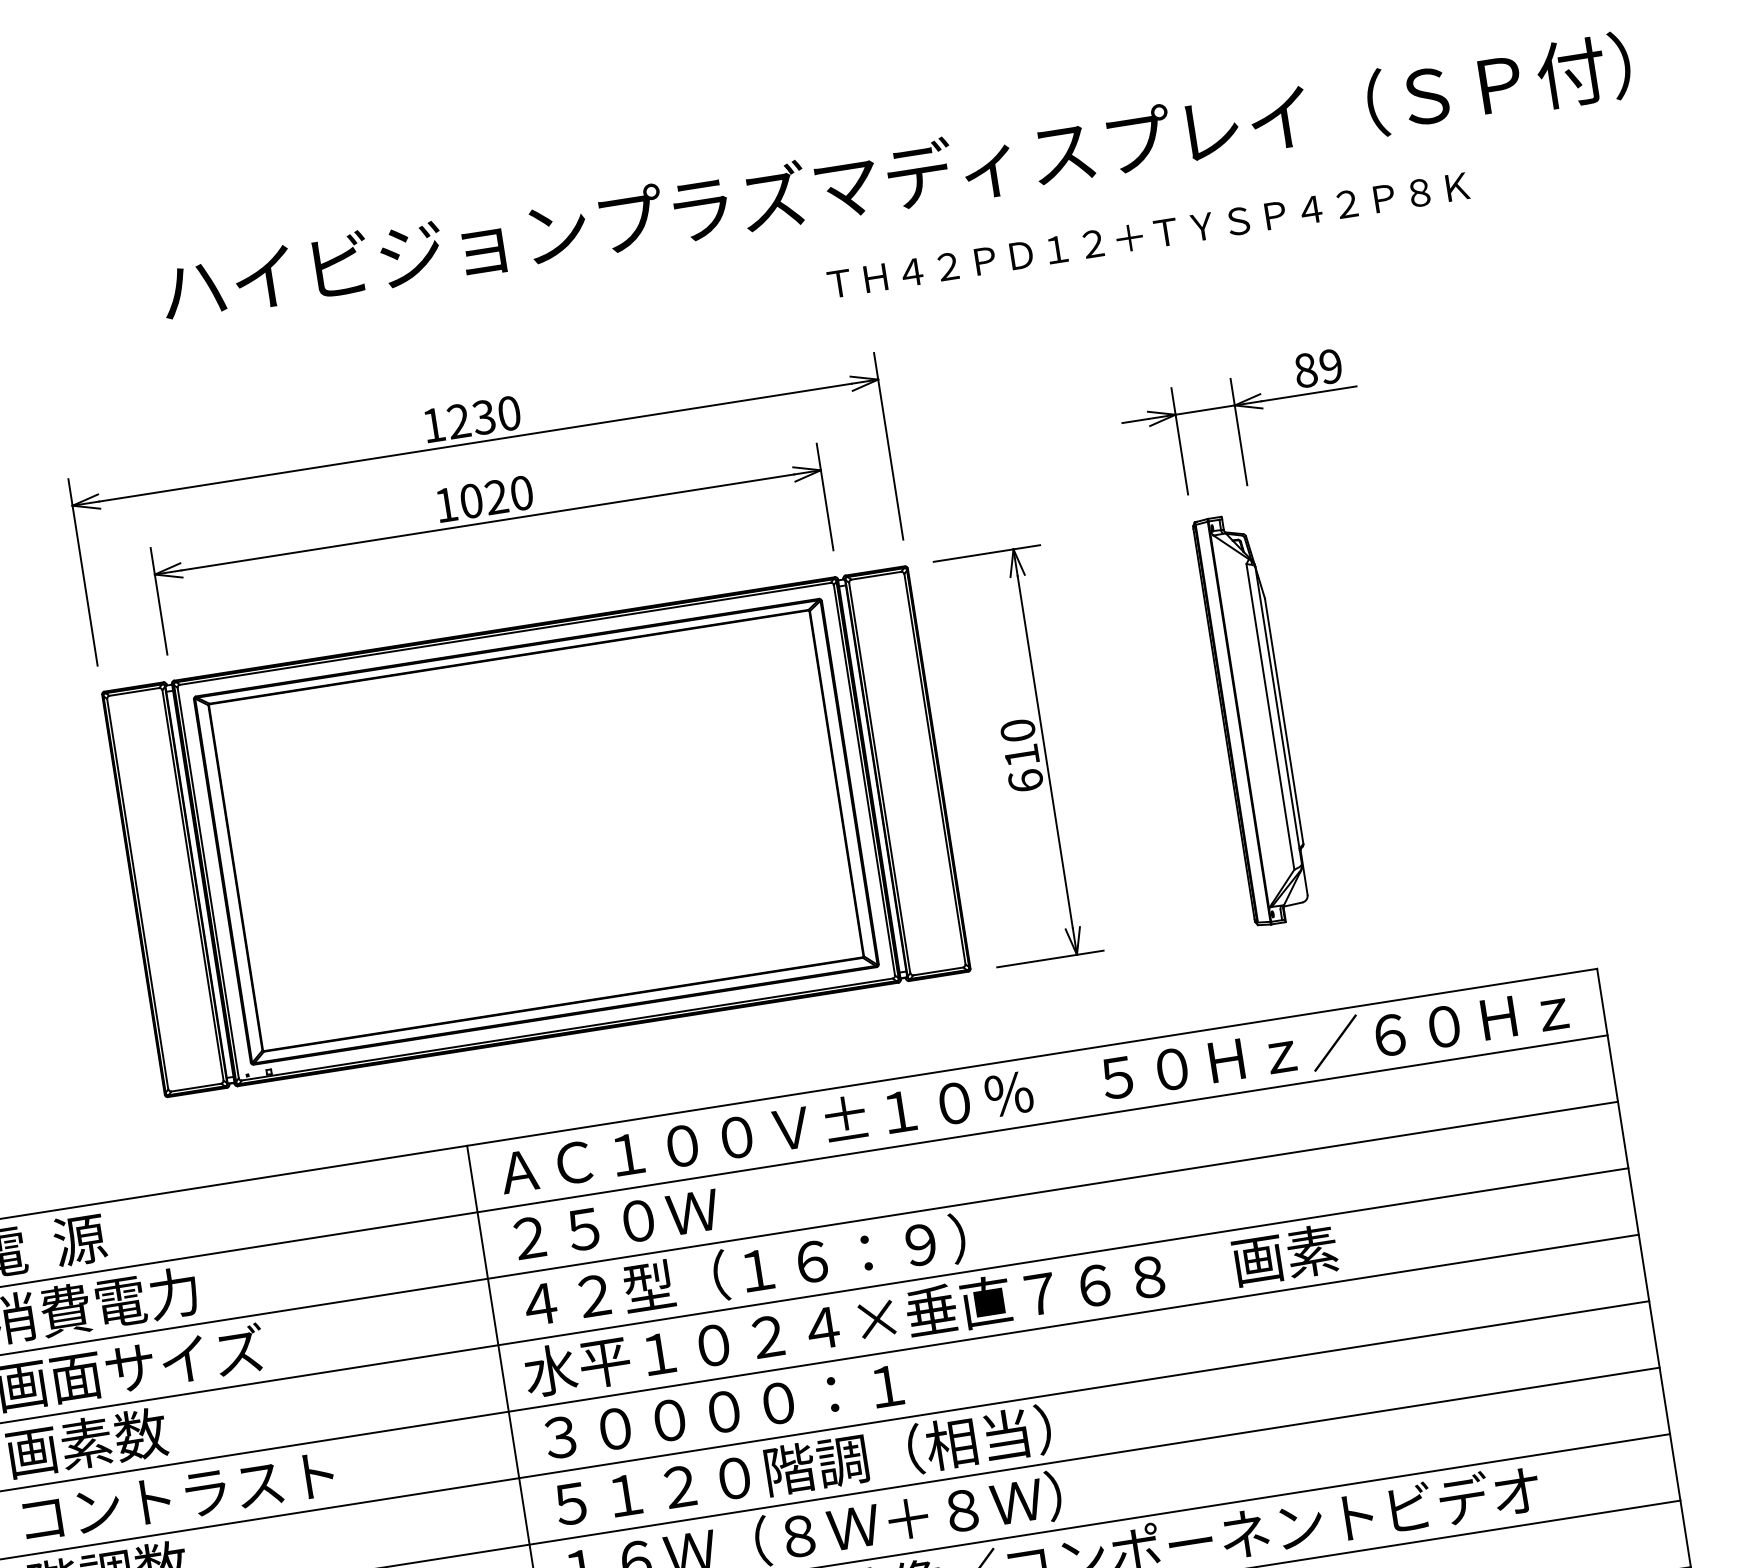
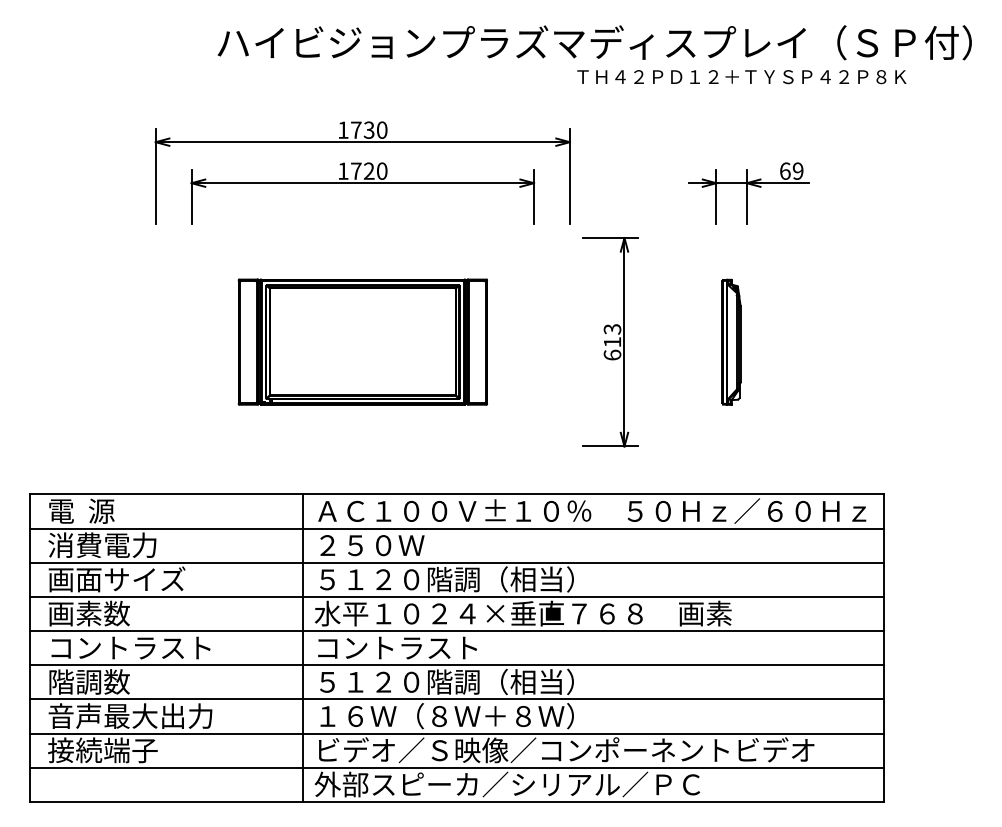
text: (1147, 236) -> (741, 77), moved
text: (1306, 368) -> (785, 170), 89 -> 69
text: (459, 419) -> (356, 129), 1230 -> 1730
text: (471, 499) -> (356, 170), 1020 -> 1720
part: (1253, 719) -> (731, 342), size x0.6
text: (1018, 730) -> (612, 329), 610 -> 613
part: (535, 830) -> (362, 341), size x0.6
text: (771, 1267) -> (446, 579), ４２型（１６：９） -> ５１２０階調（相当）
text: (721, 1411) -> (410, 647), ３００００：１ -> コントラスト

